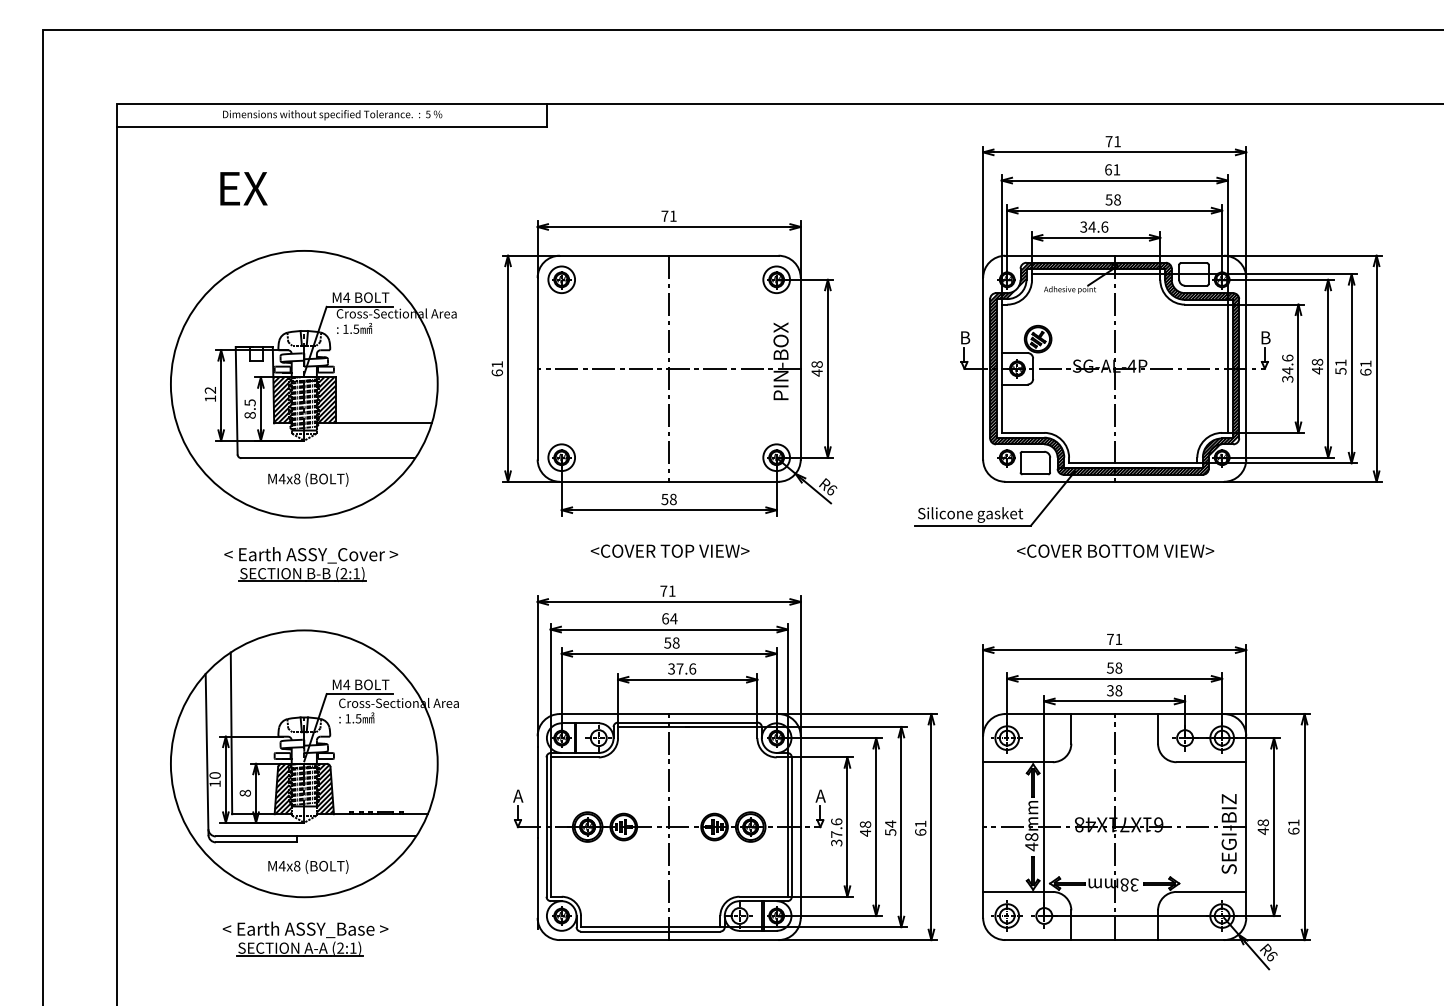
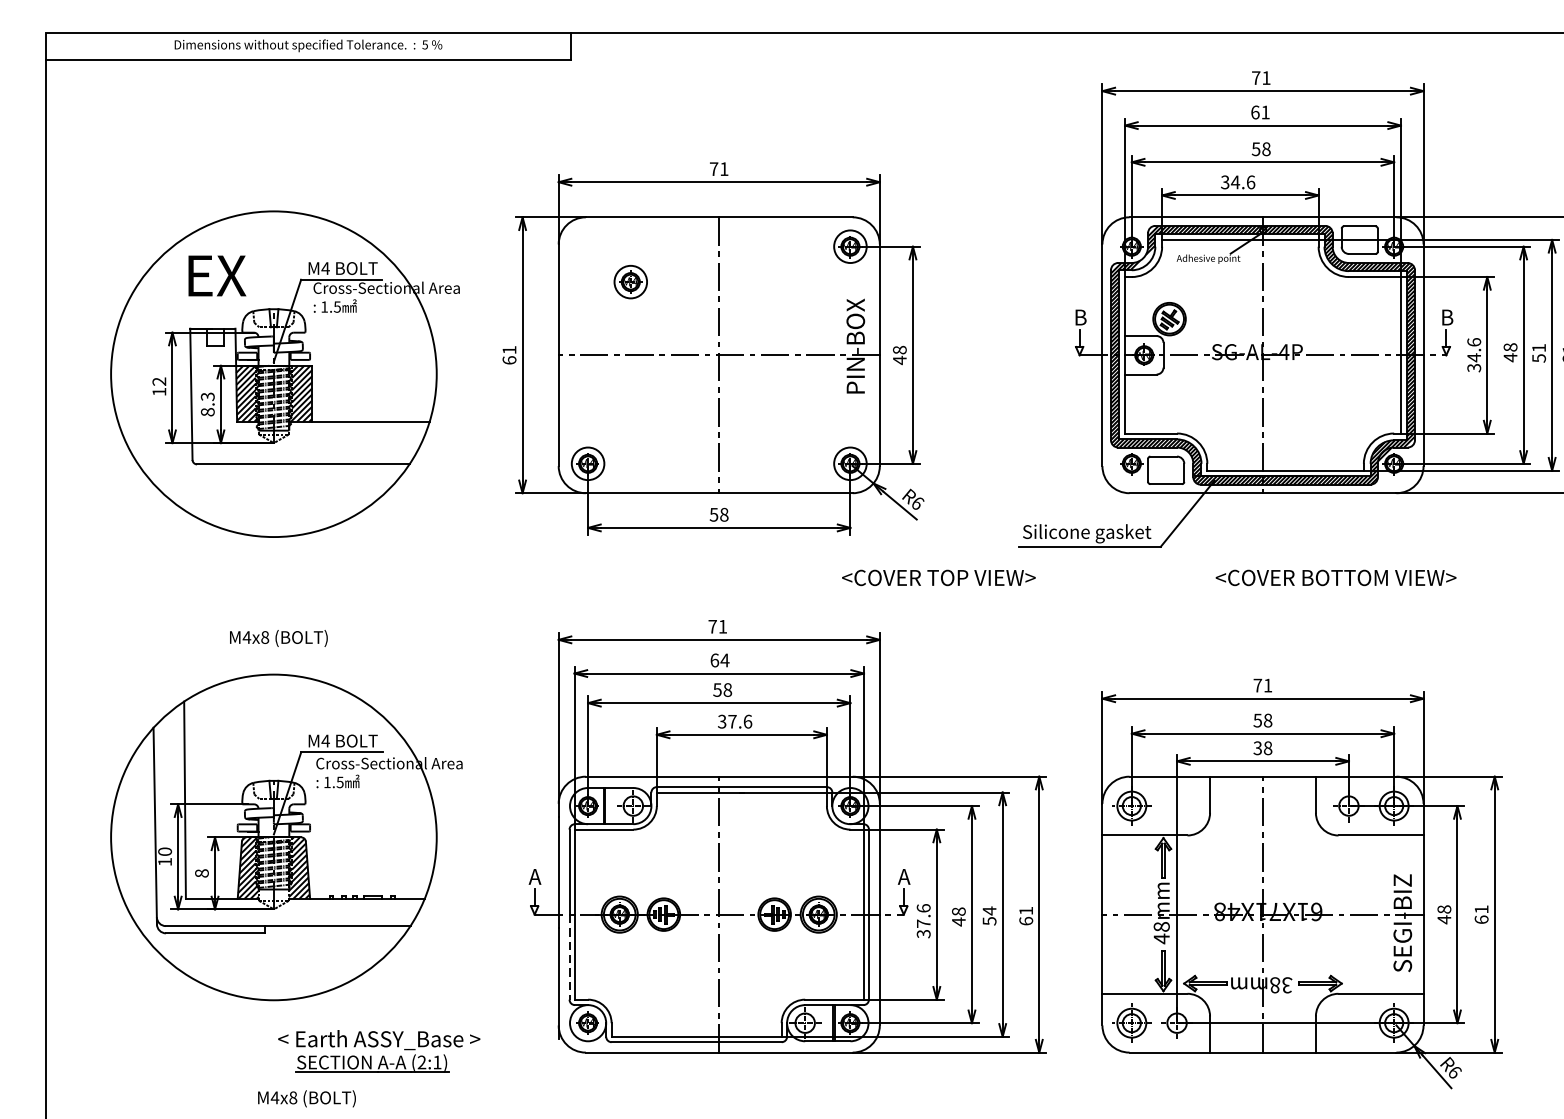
text: (243, 188) -> (216, 275), moved
part: (561, 279) -> (630, 281), moved
text: (249, 402) -> (207, 396), 8.5 -> 8.3
text: (308, 479) -> (279, 638), moved
text: (669, 550) -> (938, 577), moved
text: (1115, 550) -> (1335, 577), moved
part: (311, 564) -> (282, 594), removed
line: (546, 861) -> (569, 956), solid -> dashed
text: (308, 866) -> (307, 1098), moved
part: (305, 938) -> (379, 1050), moved

